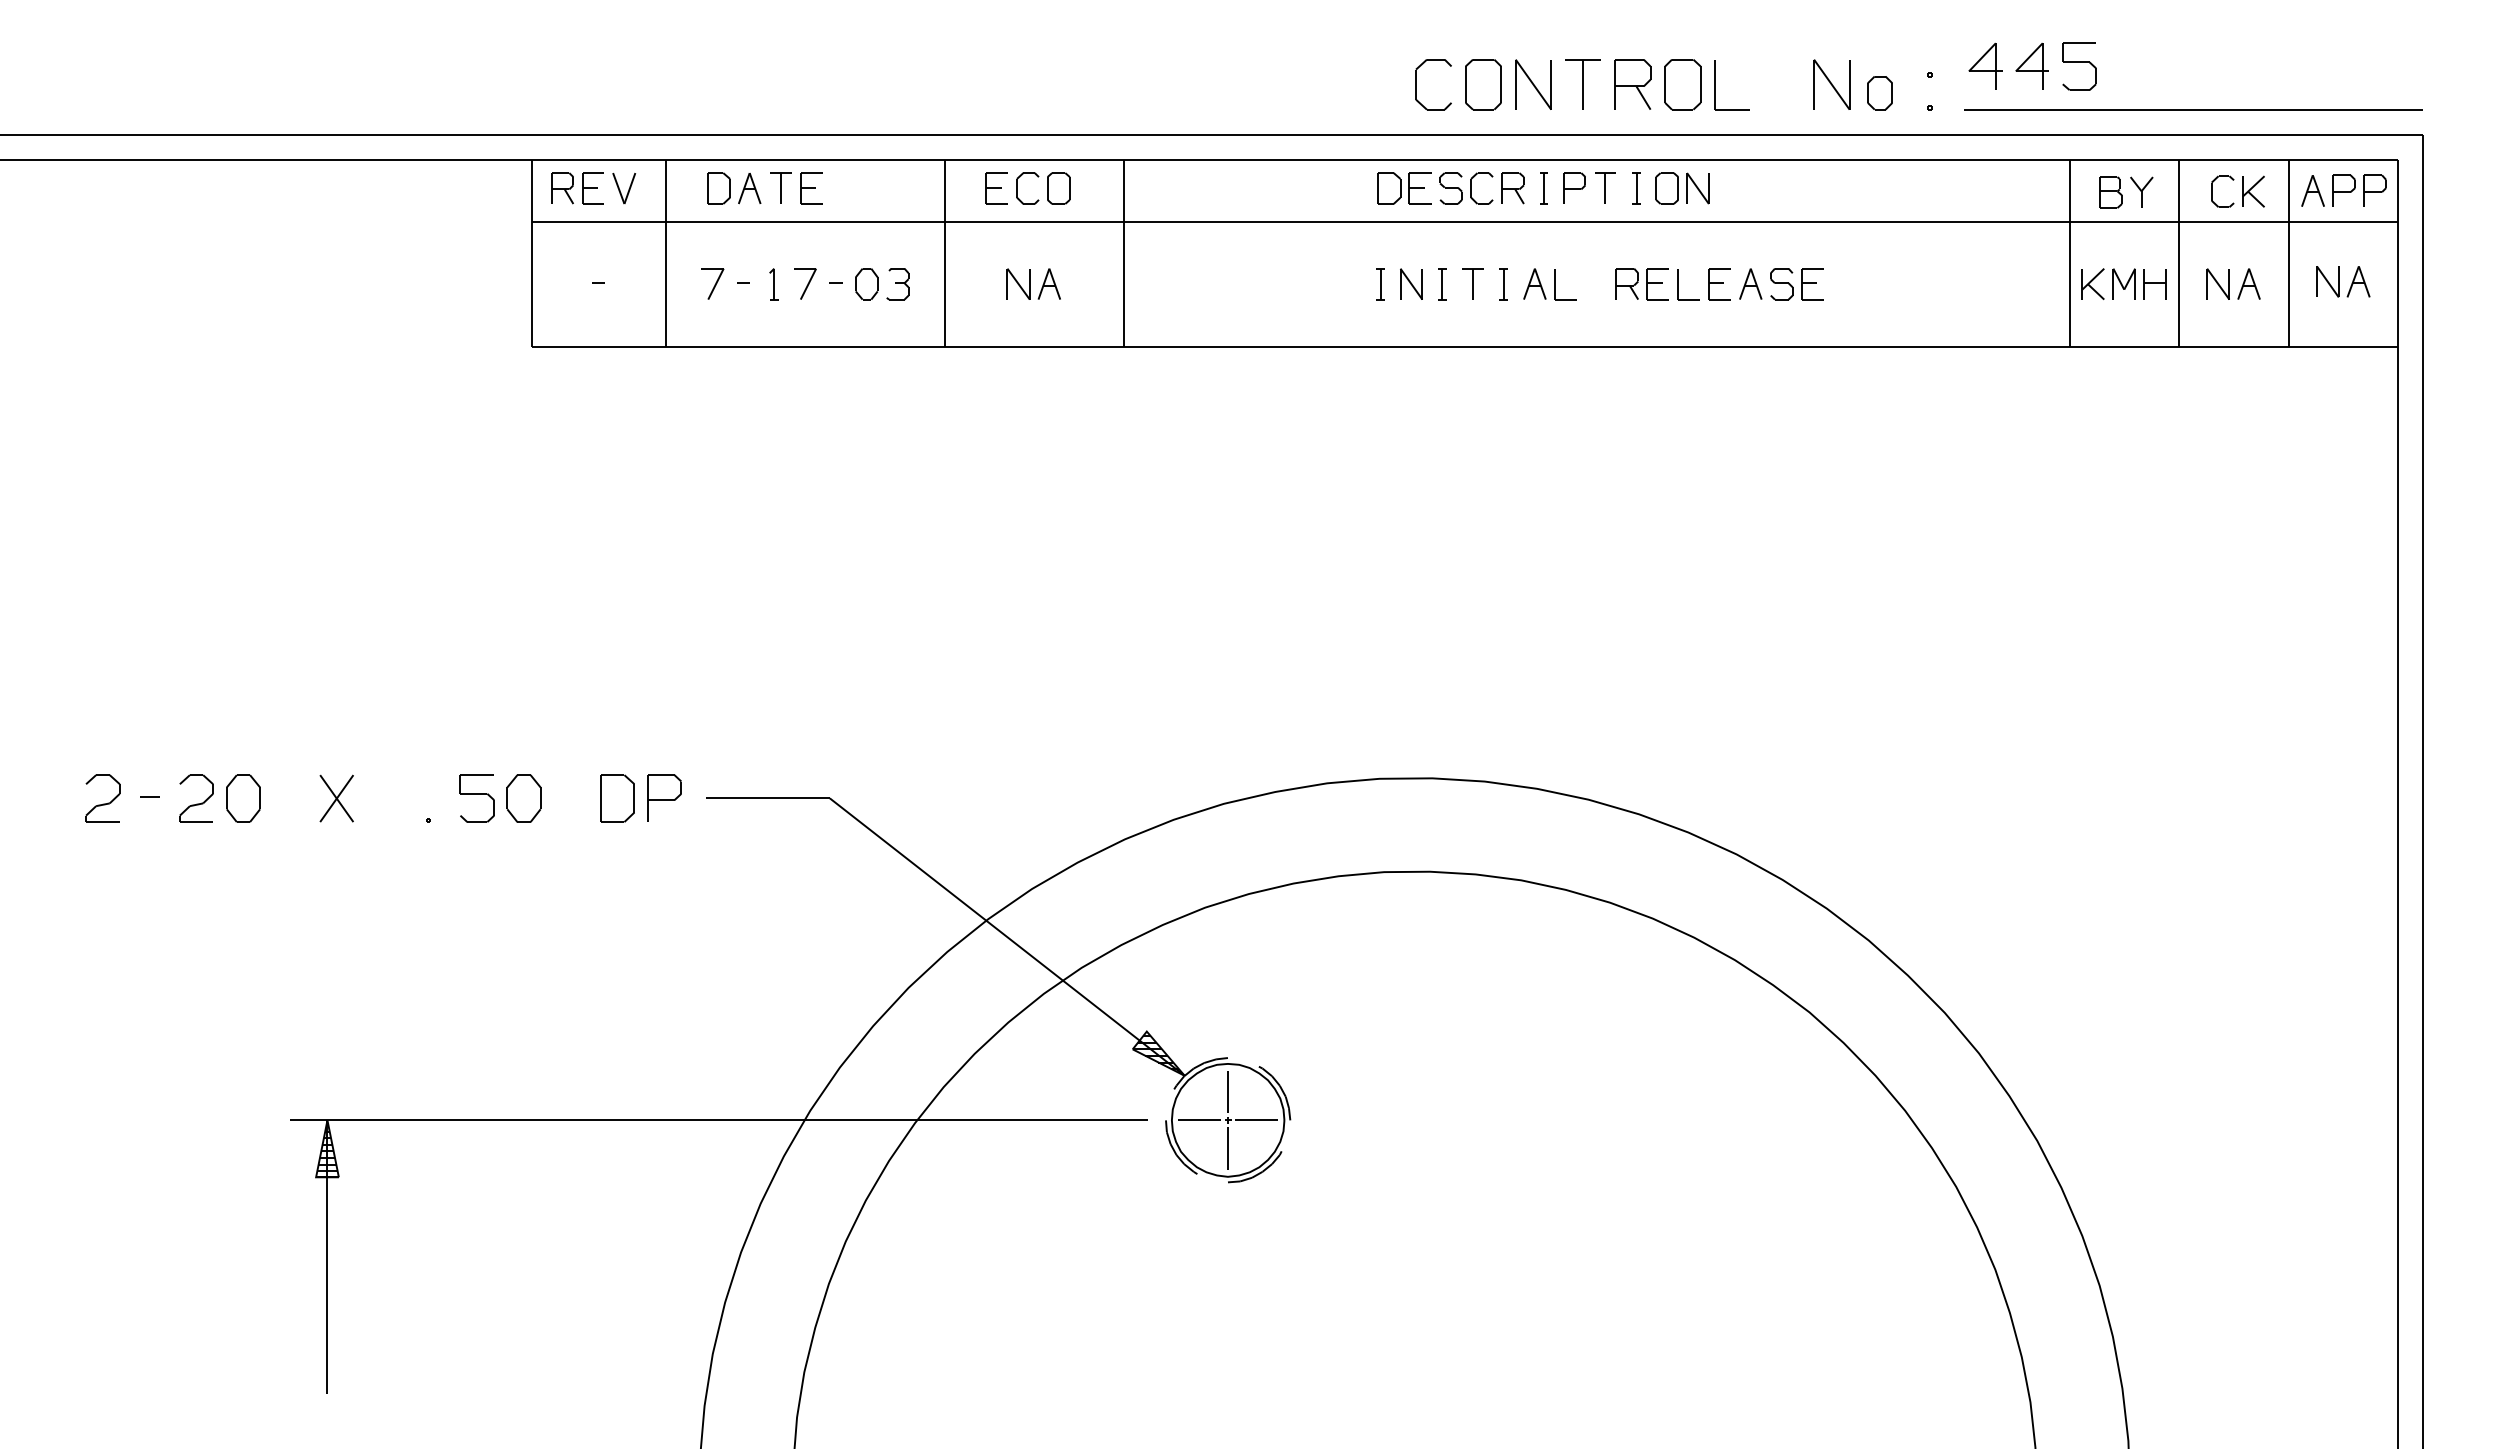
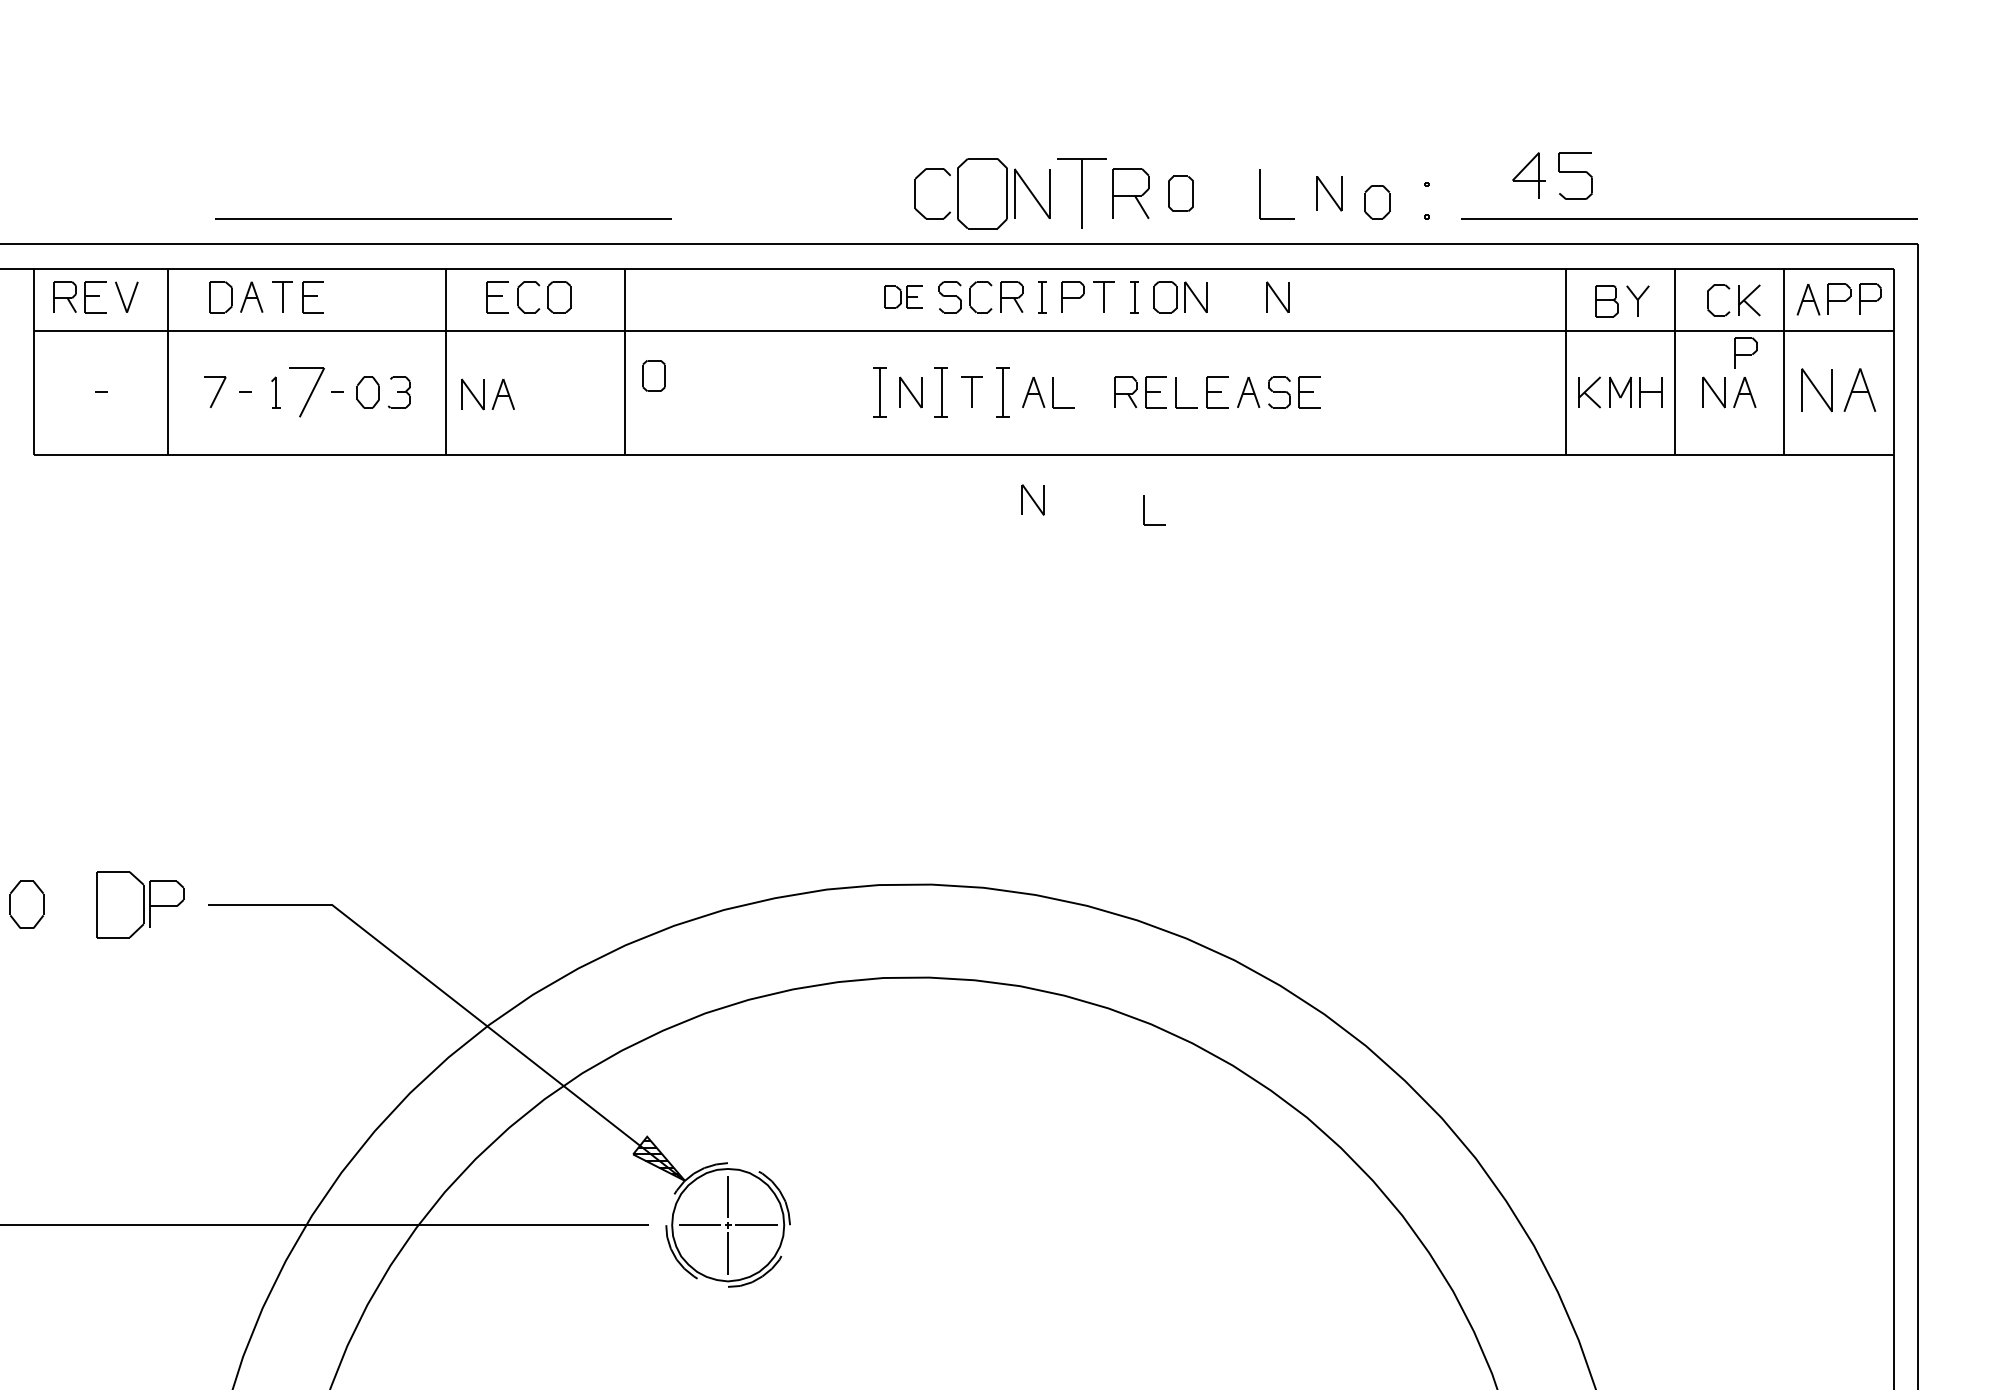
part: (1985, 65) -> (1482, 174), removed
part: (1483, 84) -> (982, 193), size x1.4
part: (1582, 84) -> (1081, 193), size x1.4
part: (1682, 84) -> (1180, 193), size x0.7
part: (1831, 84) -> (1329, 193), size x0.7
part: (1715, 85) -> (1260, 194), moved
line: (942, 109) -> (443, 218), added
part: (1404, 188) -> (903, 297), size x0.7
part: (1779, 188) -> (1277, 297), added
part: (2249, 244) -> (1745, 353), added
part: (1153, 267) -> (653, 375), added
part: (2343, 281) -> (1838, 389), size x1.4
part: (805, 283) -> (307, 391), size x1.6
part: (1033, 283) -> (487, 393), moved
part: (1380, 284) -> (879, 392), size x1.6
part: (1442, 284) -> (941, 392), size x1.6
part: (1503, 284) -> (1002, 392), size x1.6
part: (1534, 391) -> (1033, 499), added
part: (1646, 402) -> (1144, 510), added
part: (617, 798) -> (120, 904), size x1.4

